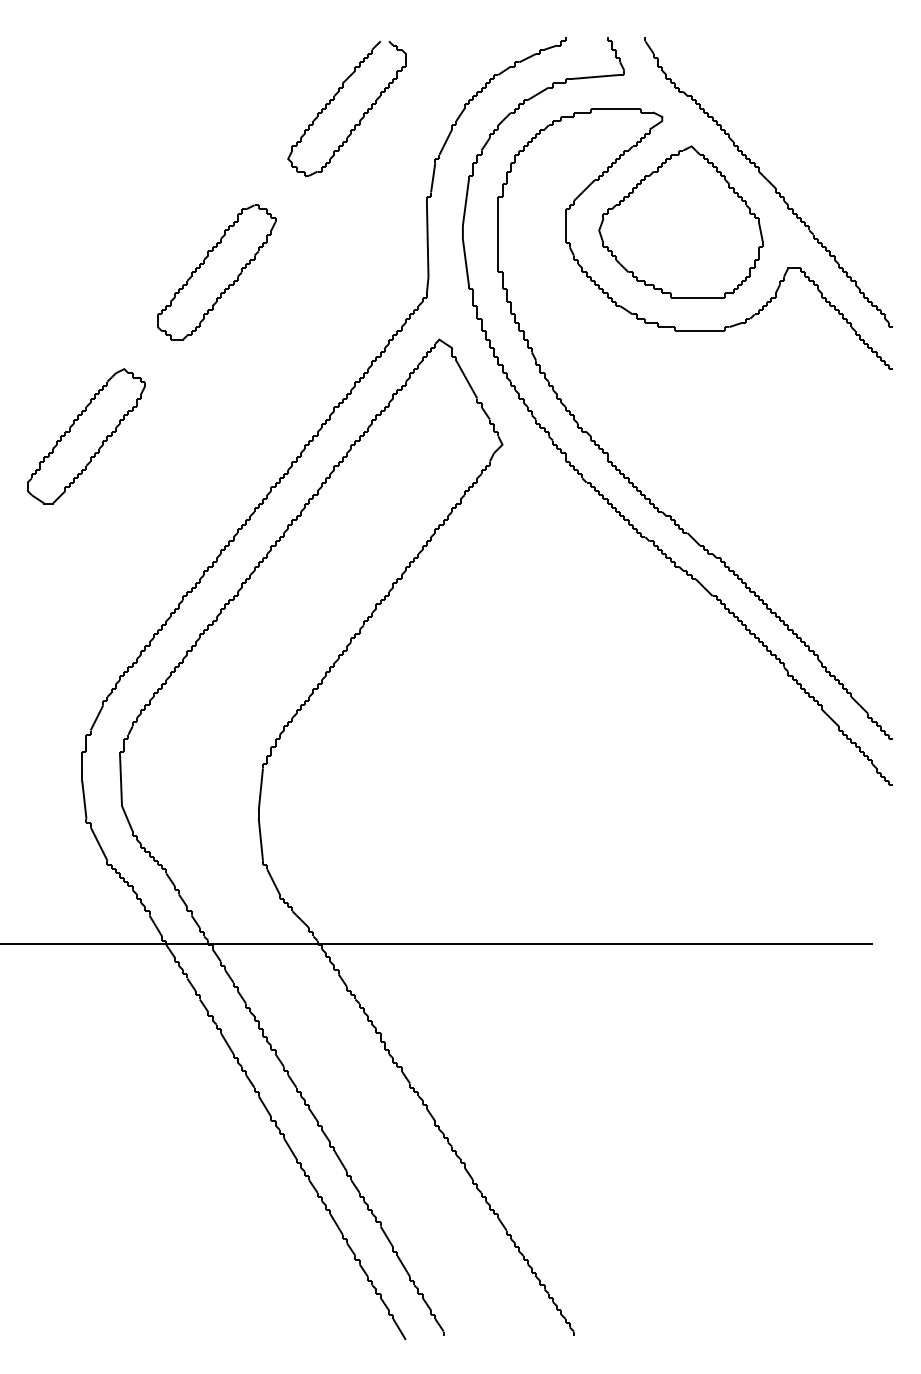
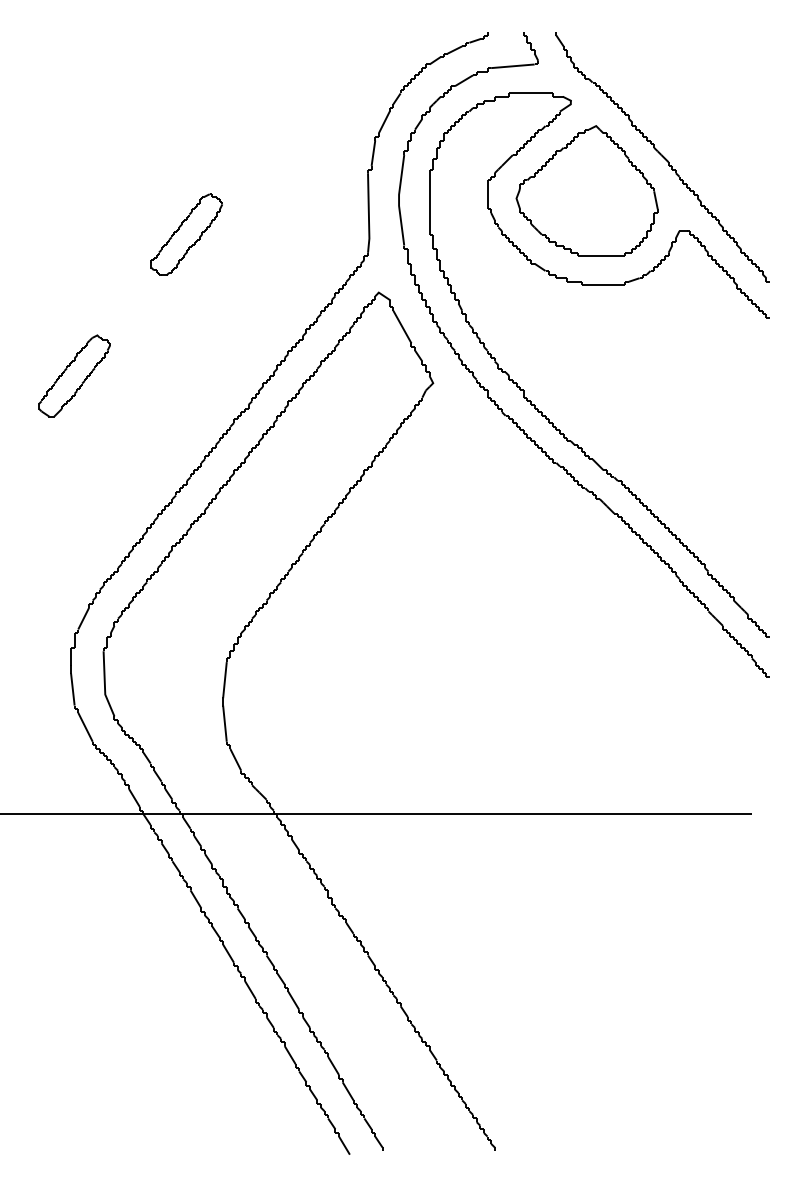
part: (334, 99) -> (288, 85), removed
part: (216, 272) -> (186, 234), size x0.7
part: (86, 435) -> (74, 375), size x0.7

